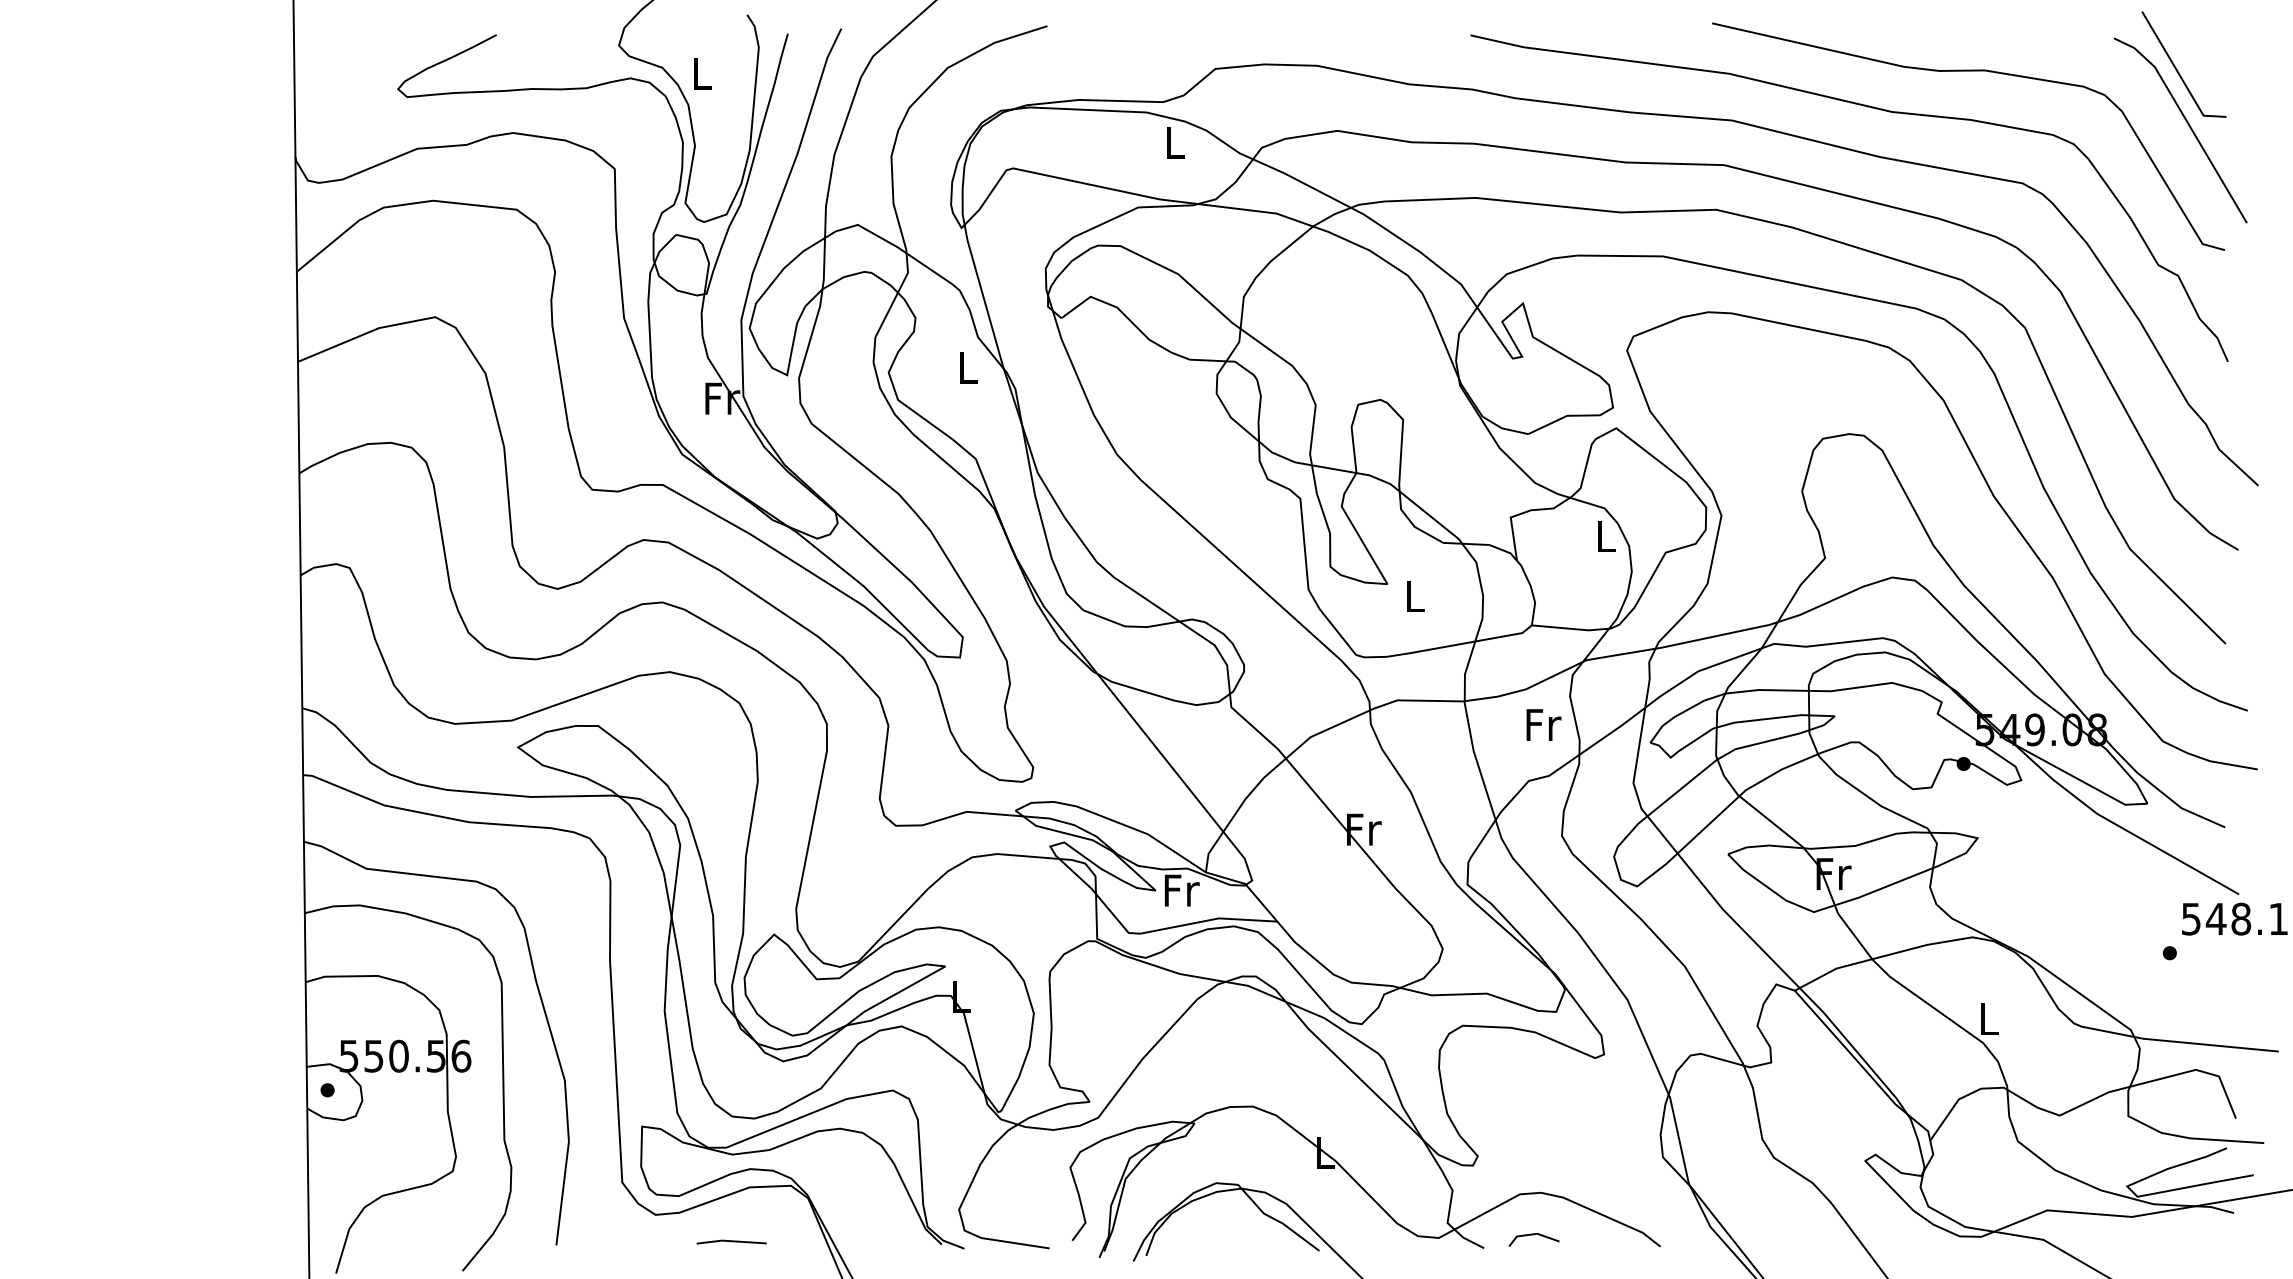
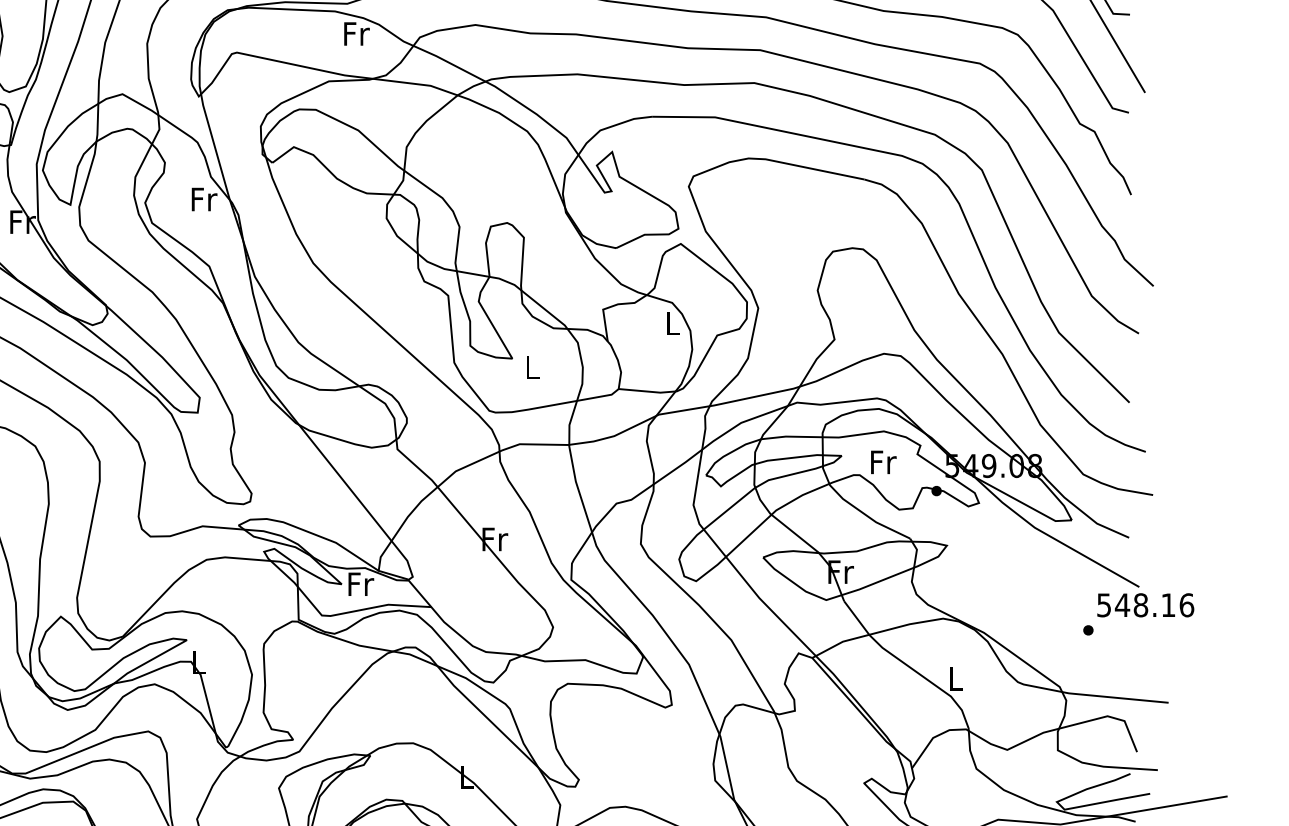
text: (1176, 142) -> (357, 33), L -> Fr
text: (969, 367) -> (204, 199), L -> Fr
text: (1543, 724) -> (883, 461), moved

